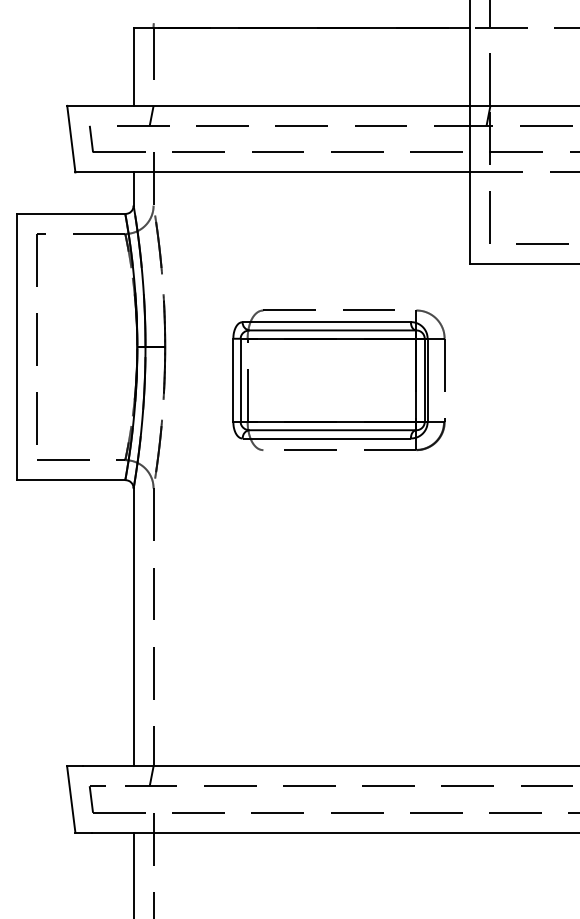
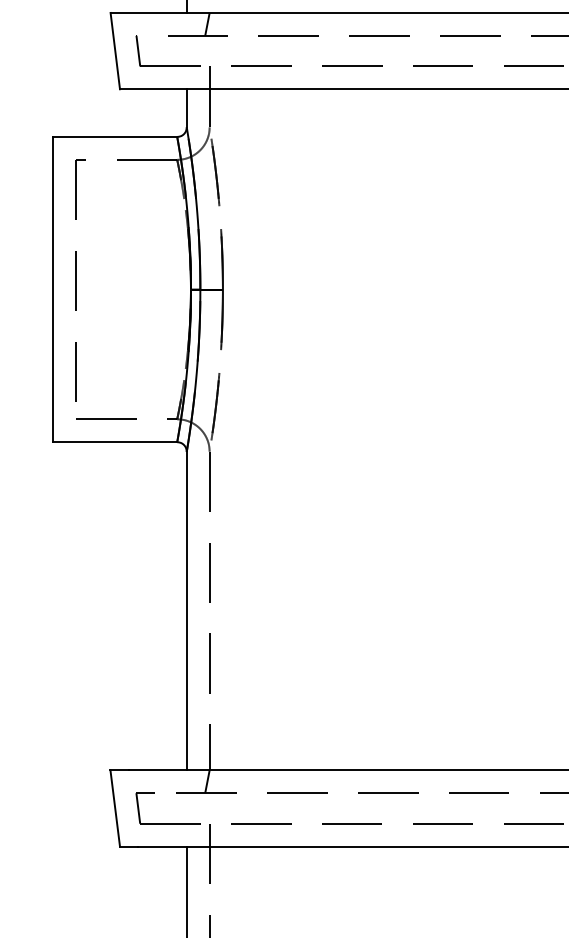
part: (338, 379) -> (421, 326), removed

